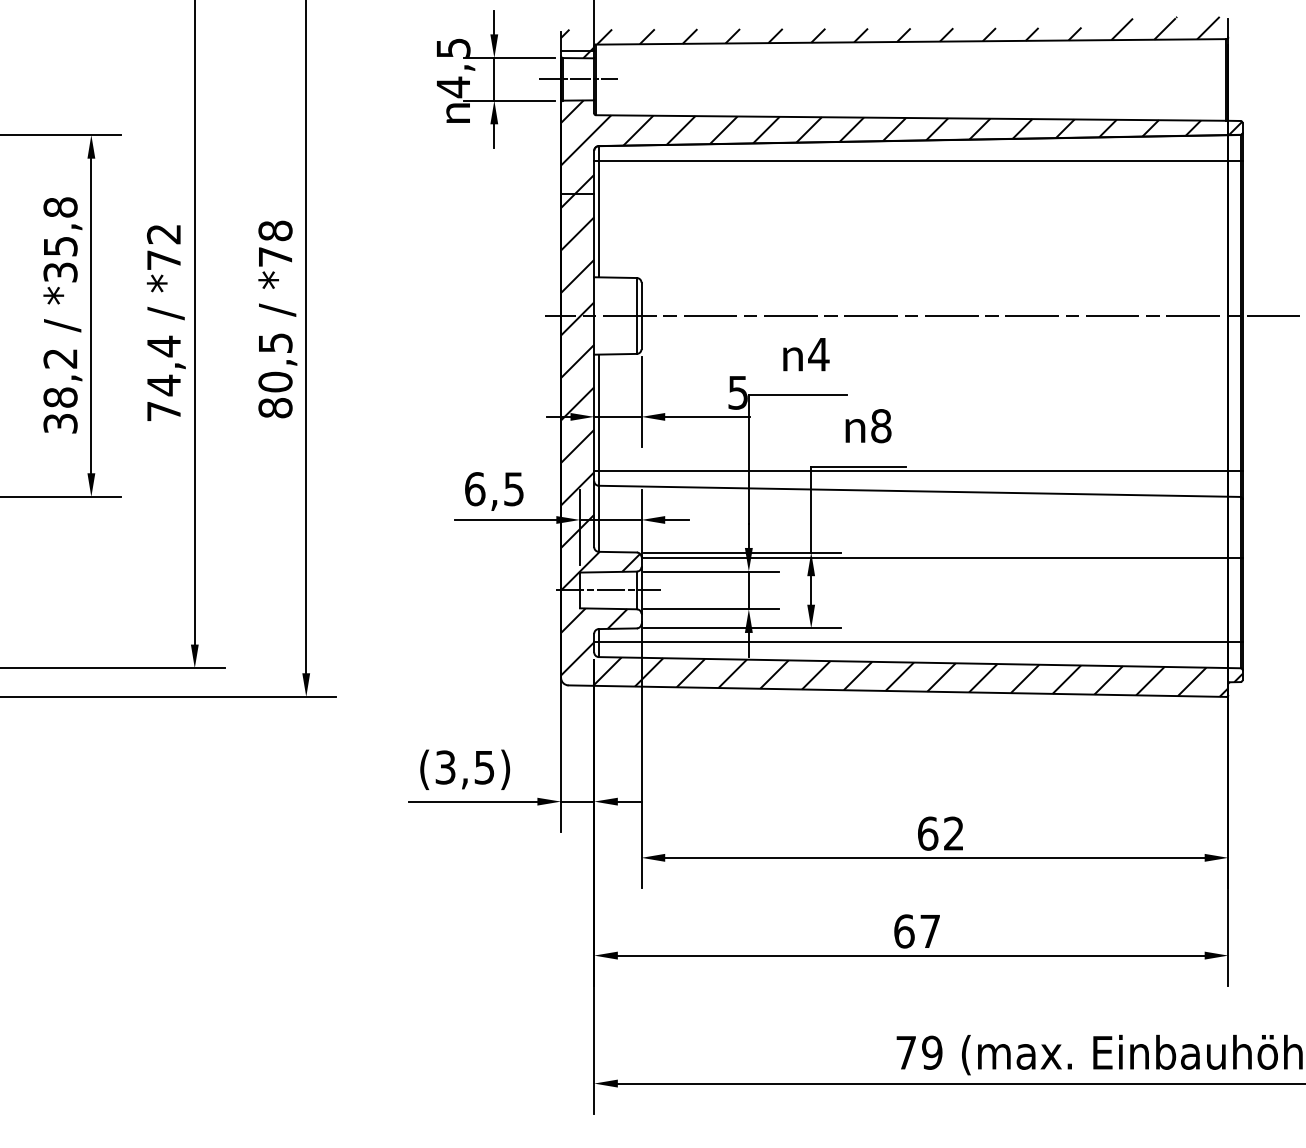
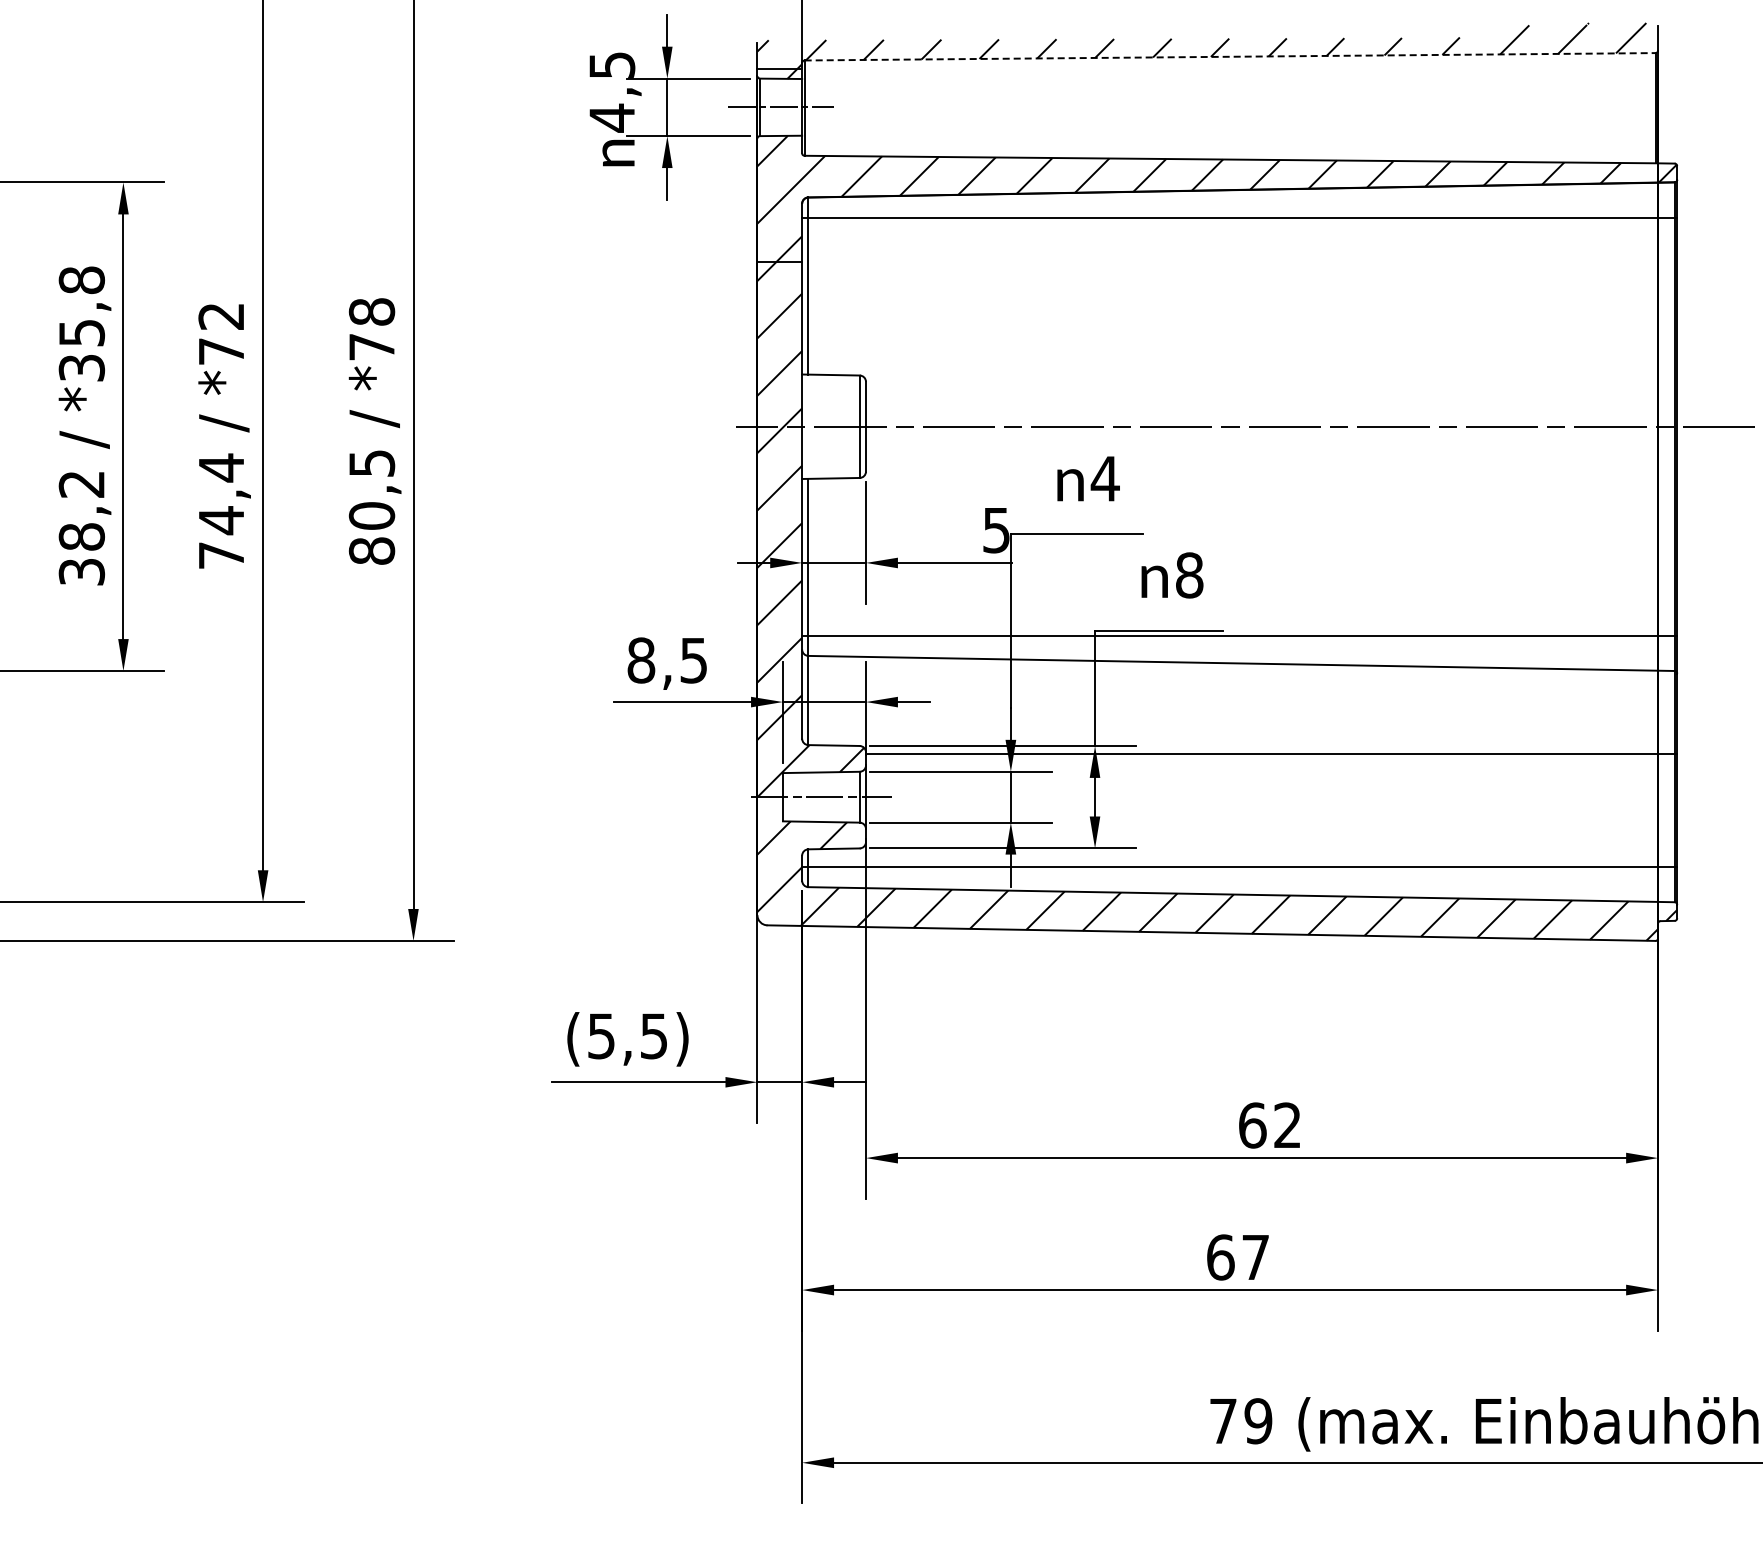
line: (911, 41) -> (1230, 56), solid -> dashed
text: (475, 489) -> (641, 660), 6,5 -> 8,5
text: (445, 767) -> (601, 1035), (3,5) -> (5,5)

